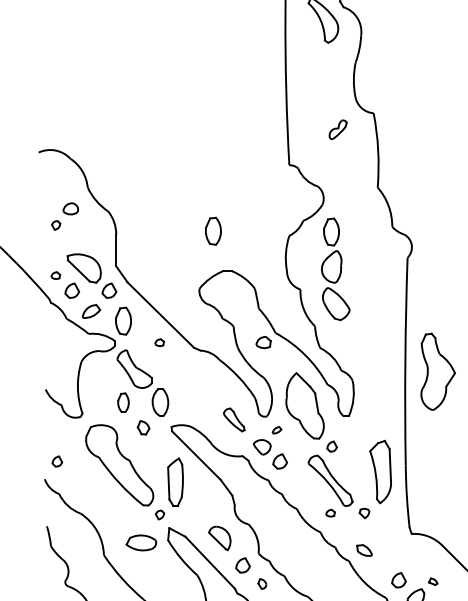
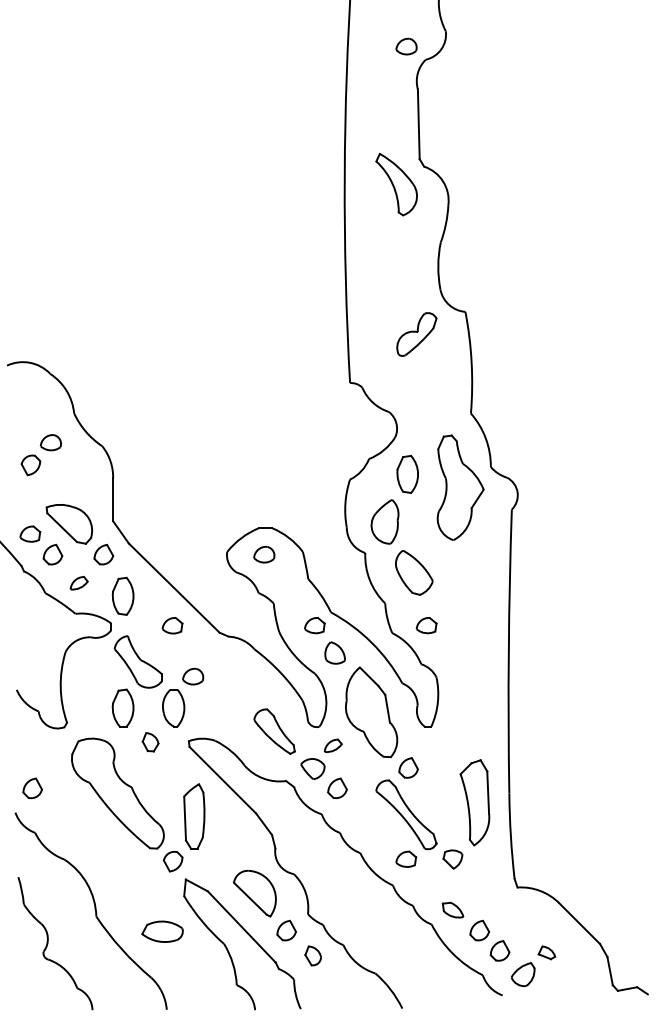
part: (337, 129) -> (416, 334), size x1.67
part: (55, 225) -> (30, 465), size x1.67
part: (212, 231) -> (245, 473), removed
part: (331, 266) -> (384, 521), moved
part: (55, 275) -> (30, 533), size x1.67
part: (226, 290) -> (264, 554), added
part: (90, 311) -> (78, 583), size x0.71
part: (159, 342) -> (172, 625), size x1.67
part: (345, 342) -> (426, 625), added
part: (277, 362) -> (334, 652), added
part: (438, 371) -> (460, 487), moved
part: (174, 379) -> (193, 676), added
part: (123, 402) -> (122, 707), size x1.43
part: (234, 419) -> (274, 731), size x1.43
part: (276, 430) -> (332, 745), size x1.43
part: (332, 446) -> (408, 767), size x1.43
part: (57, 461) -> (32, 788), size x1.43
part: (330, 512) -> (406, 858), size x1.67
part: (364, 513) -> (452, 859), size x1.43
part: (159, 514) -> (172, 861), size x1.67
part: (219, 538) -> (254, 893), size x1.43
part: (141, 542) -> (162, 931), moved
part: (383, 565) -> (479, 930), added
part: (432, 581) -> (546, 952), size x1.43
part: (261, 583) -> (312, 955), size x1.43

